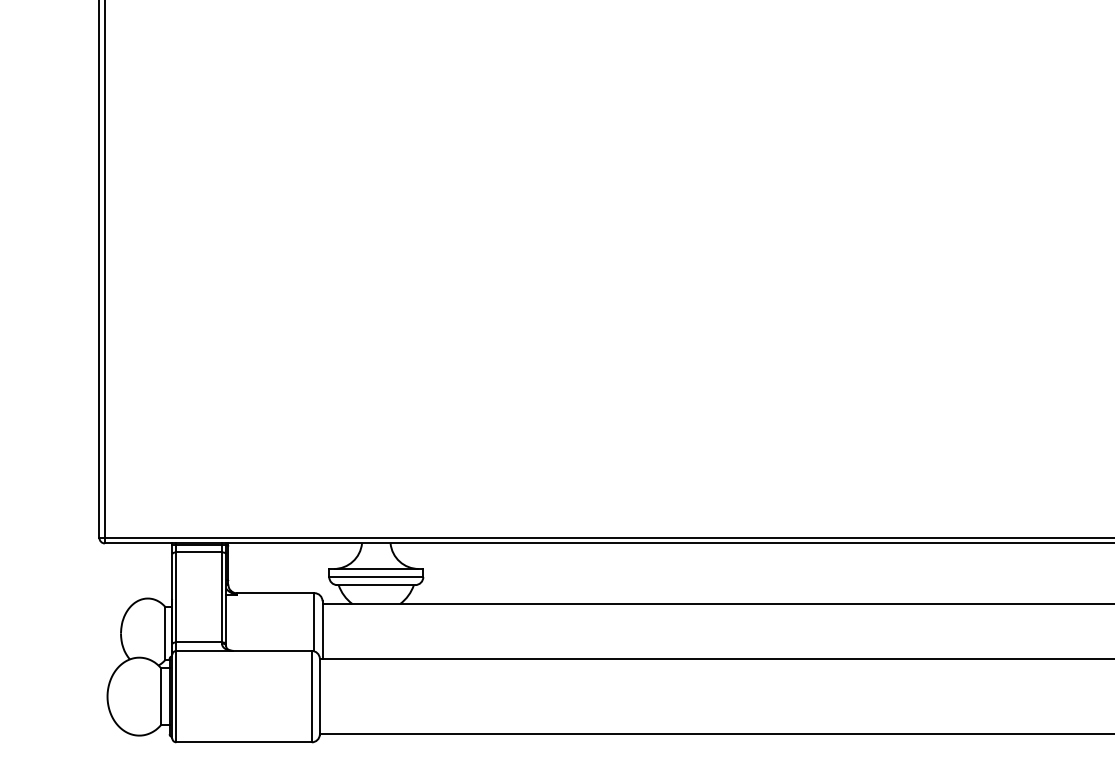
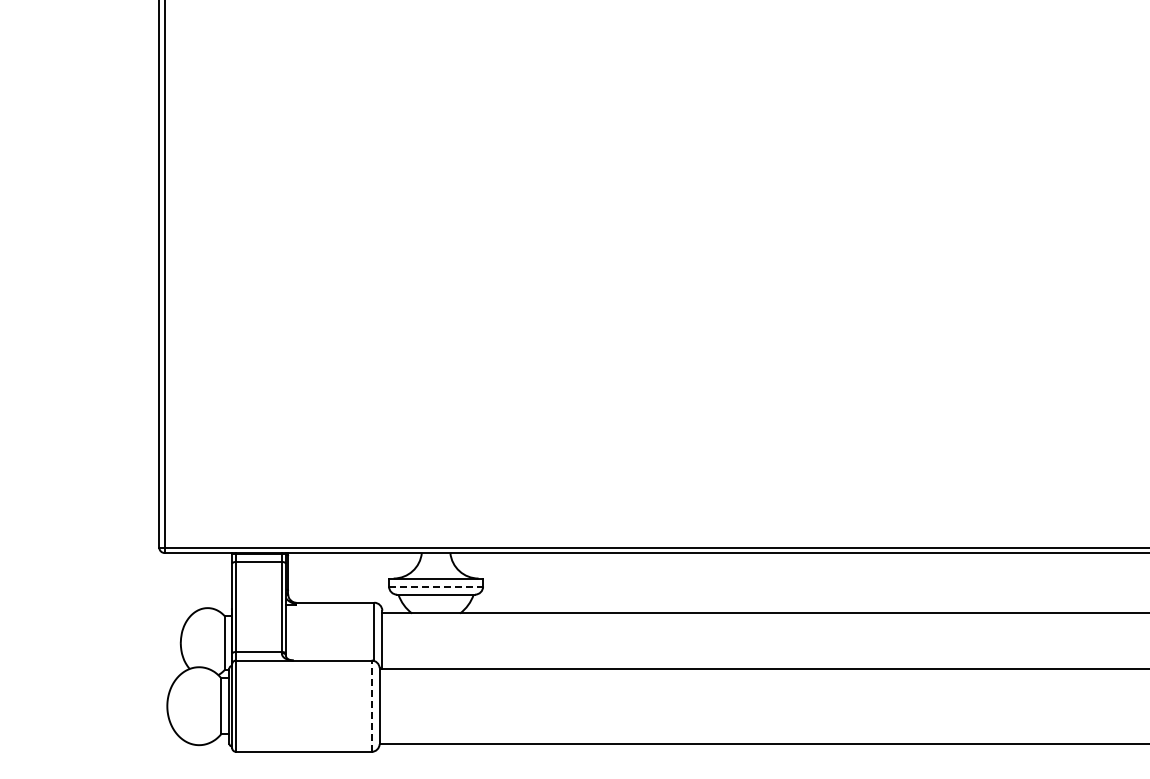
line: (376, 576) -> (436, 586), solid -> dashed
line: (311, 696) -> (371, 706), solid -> dashed

